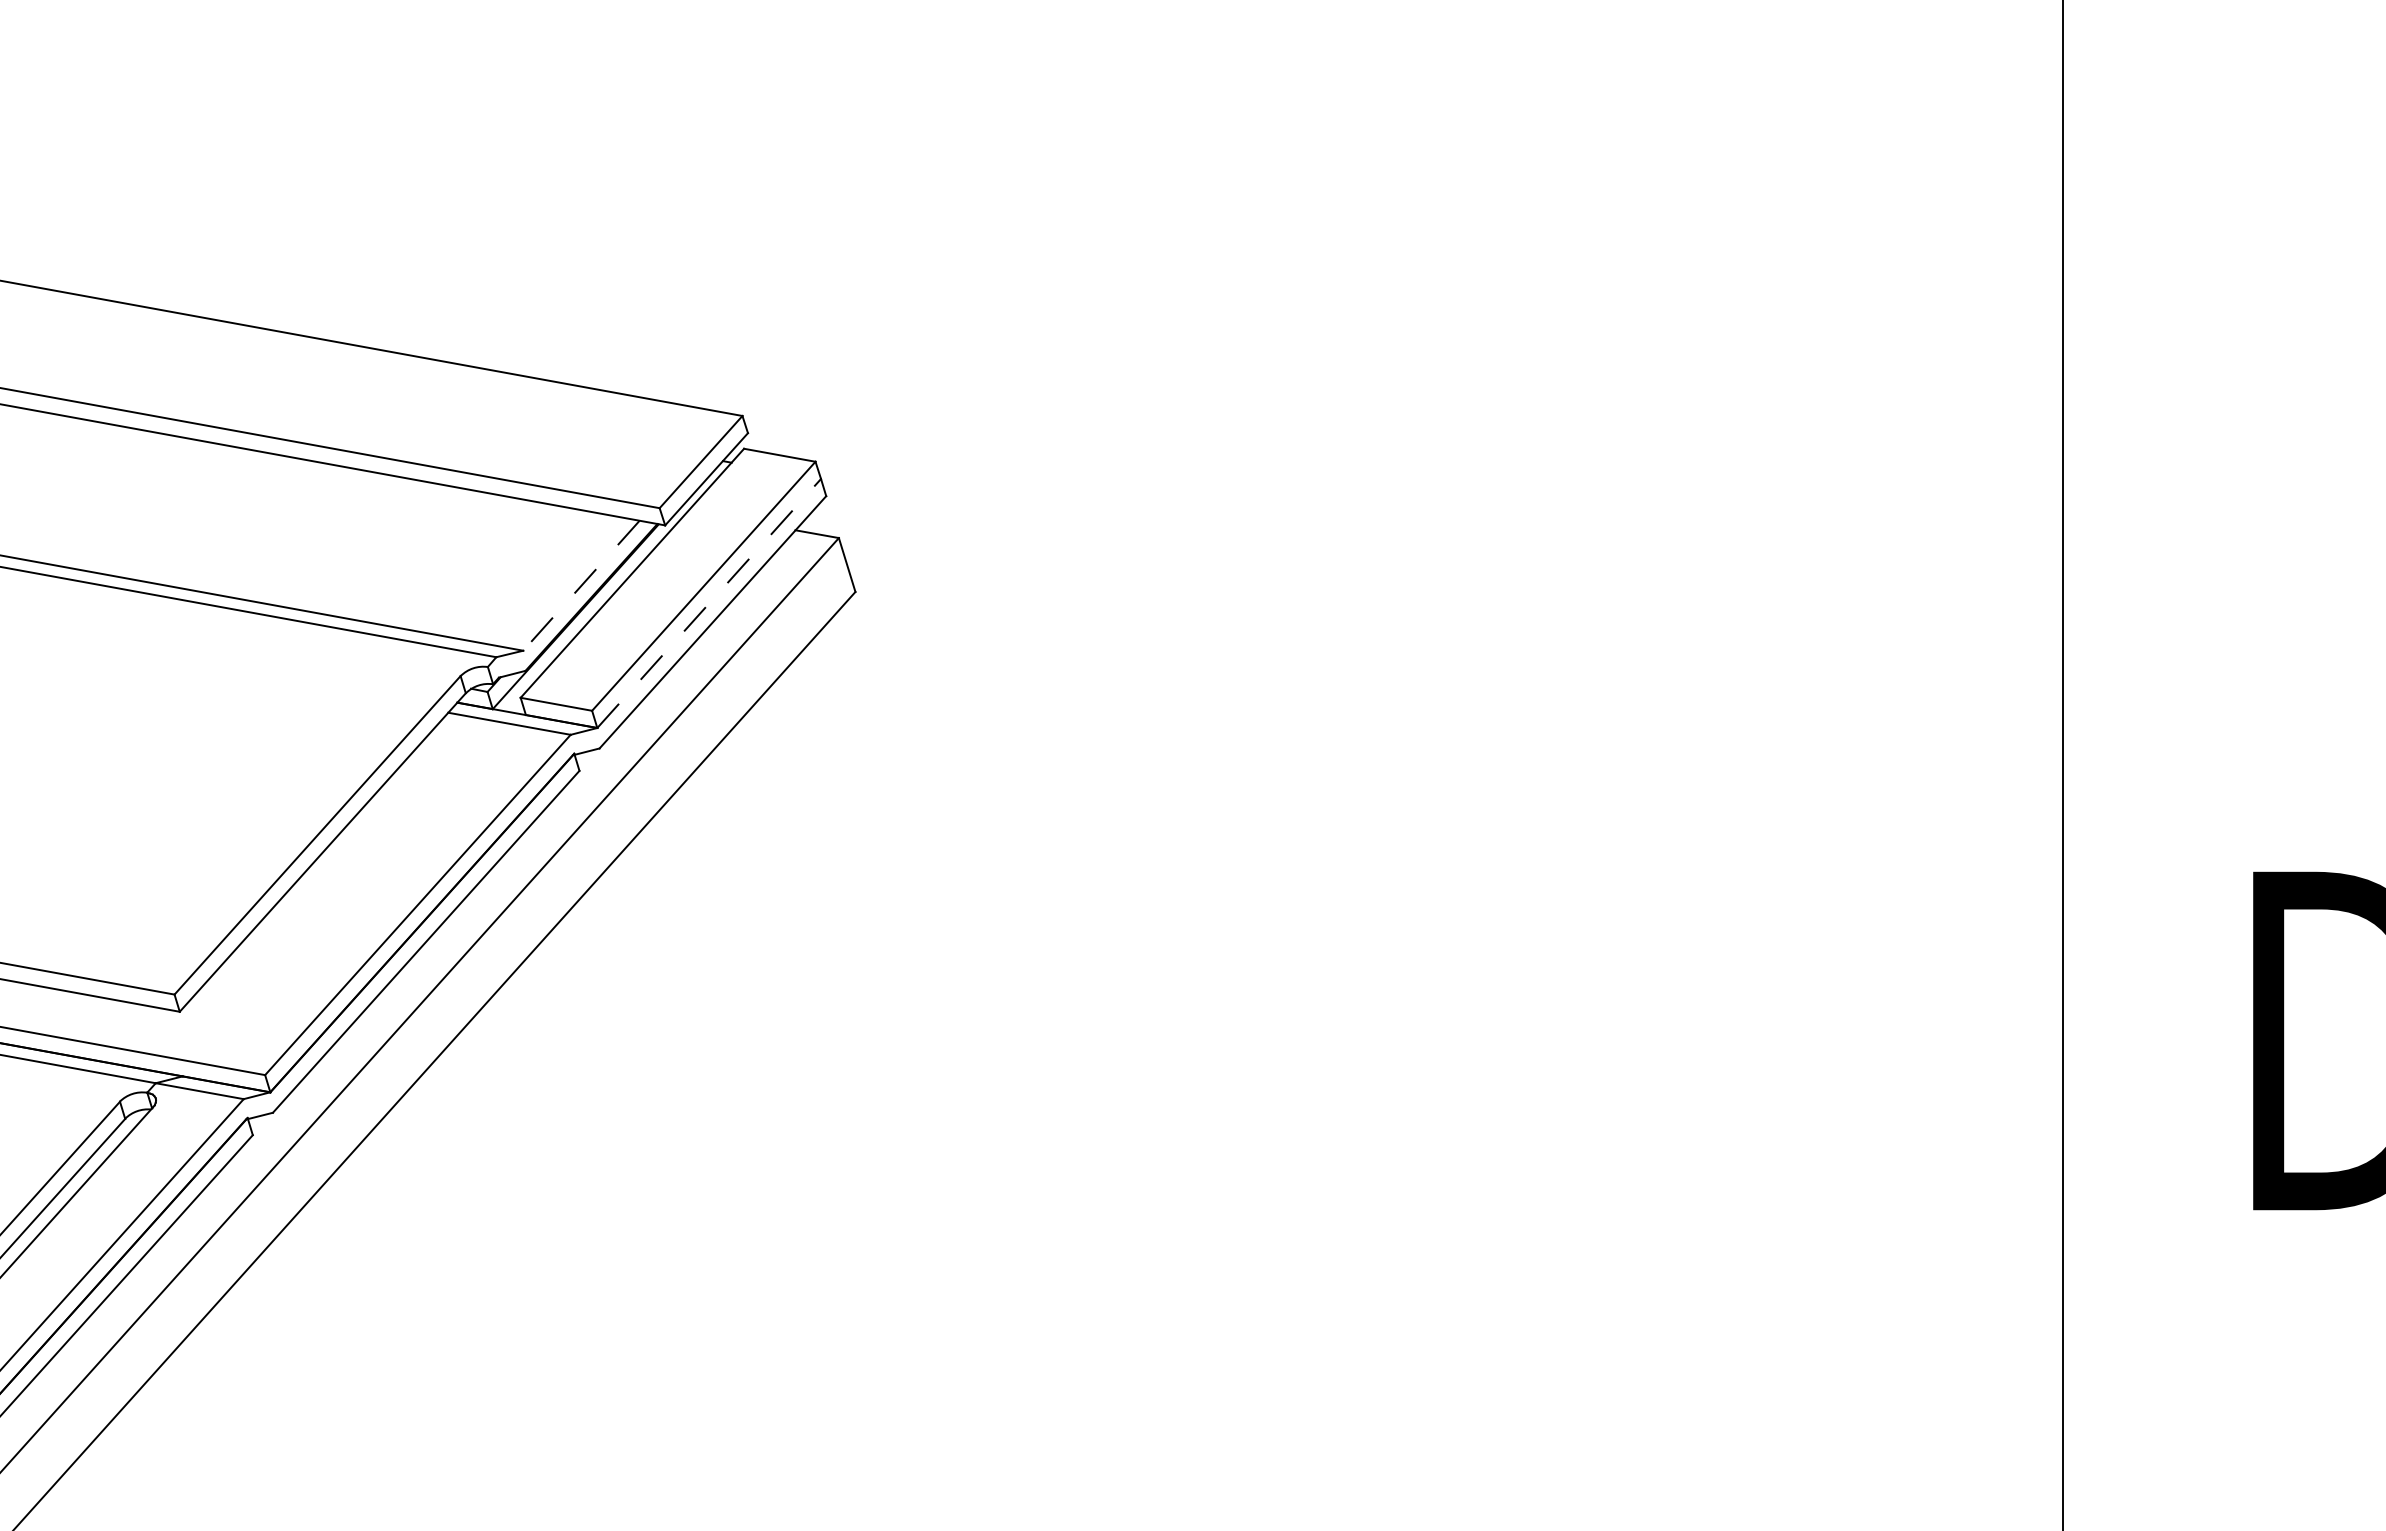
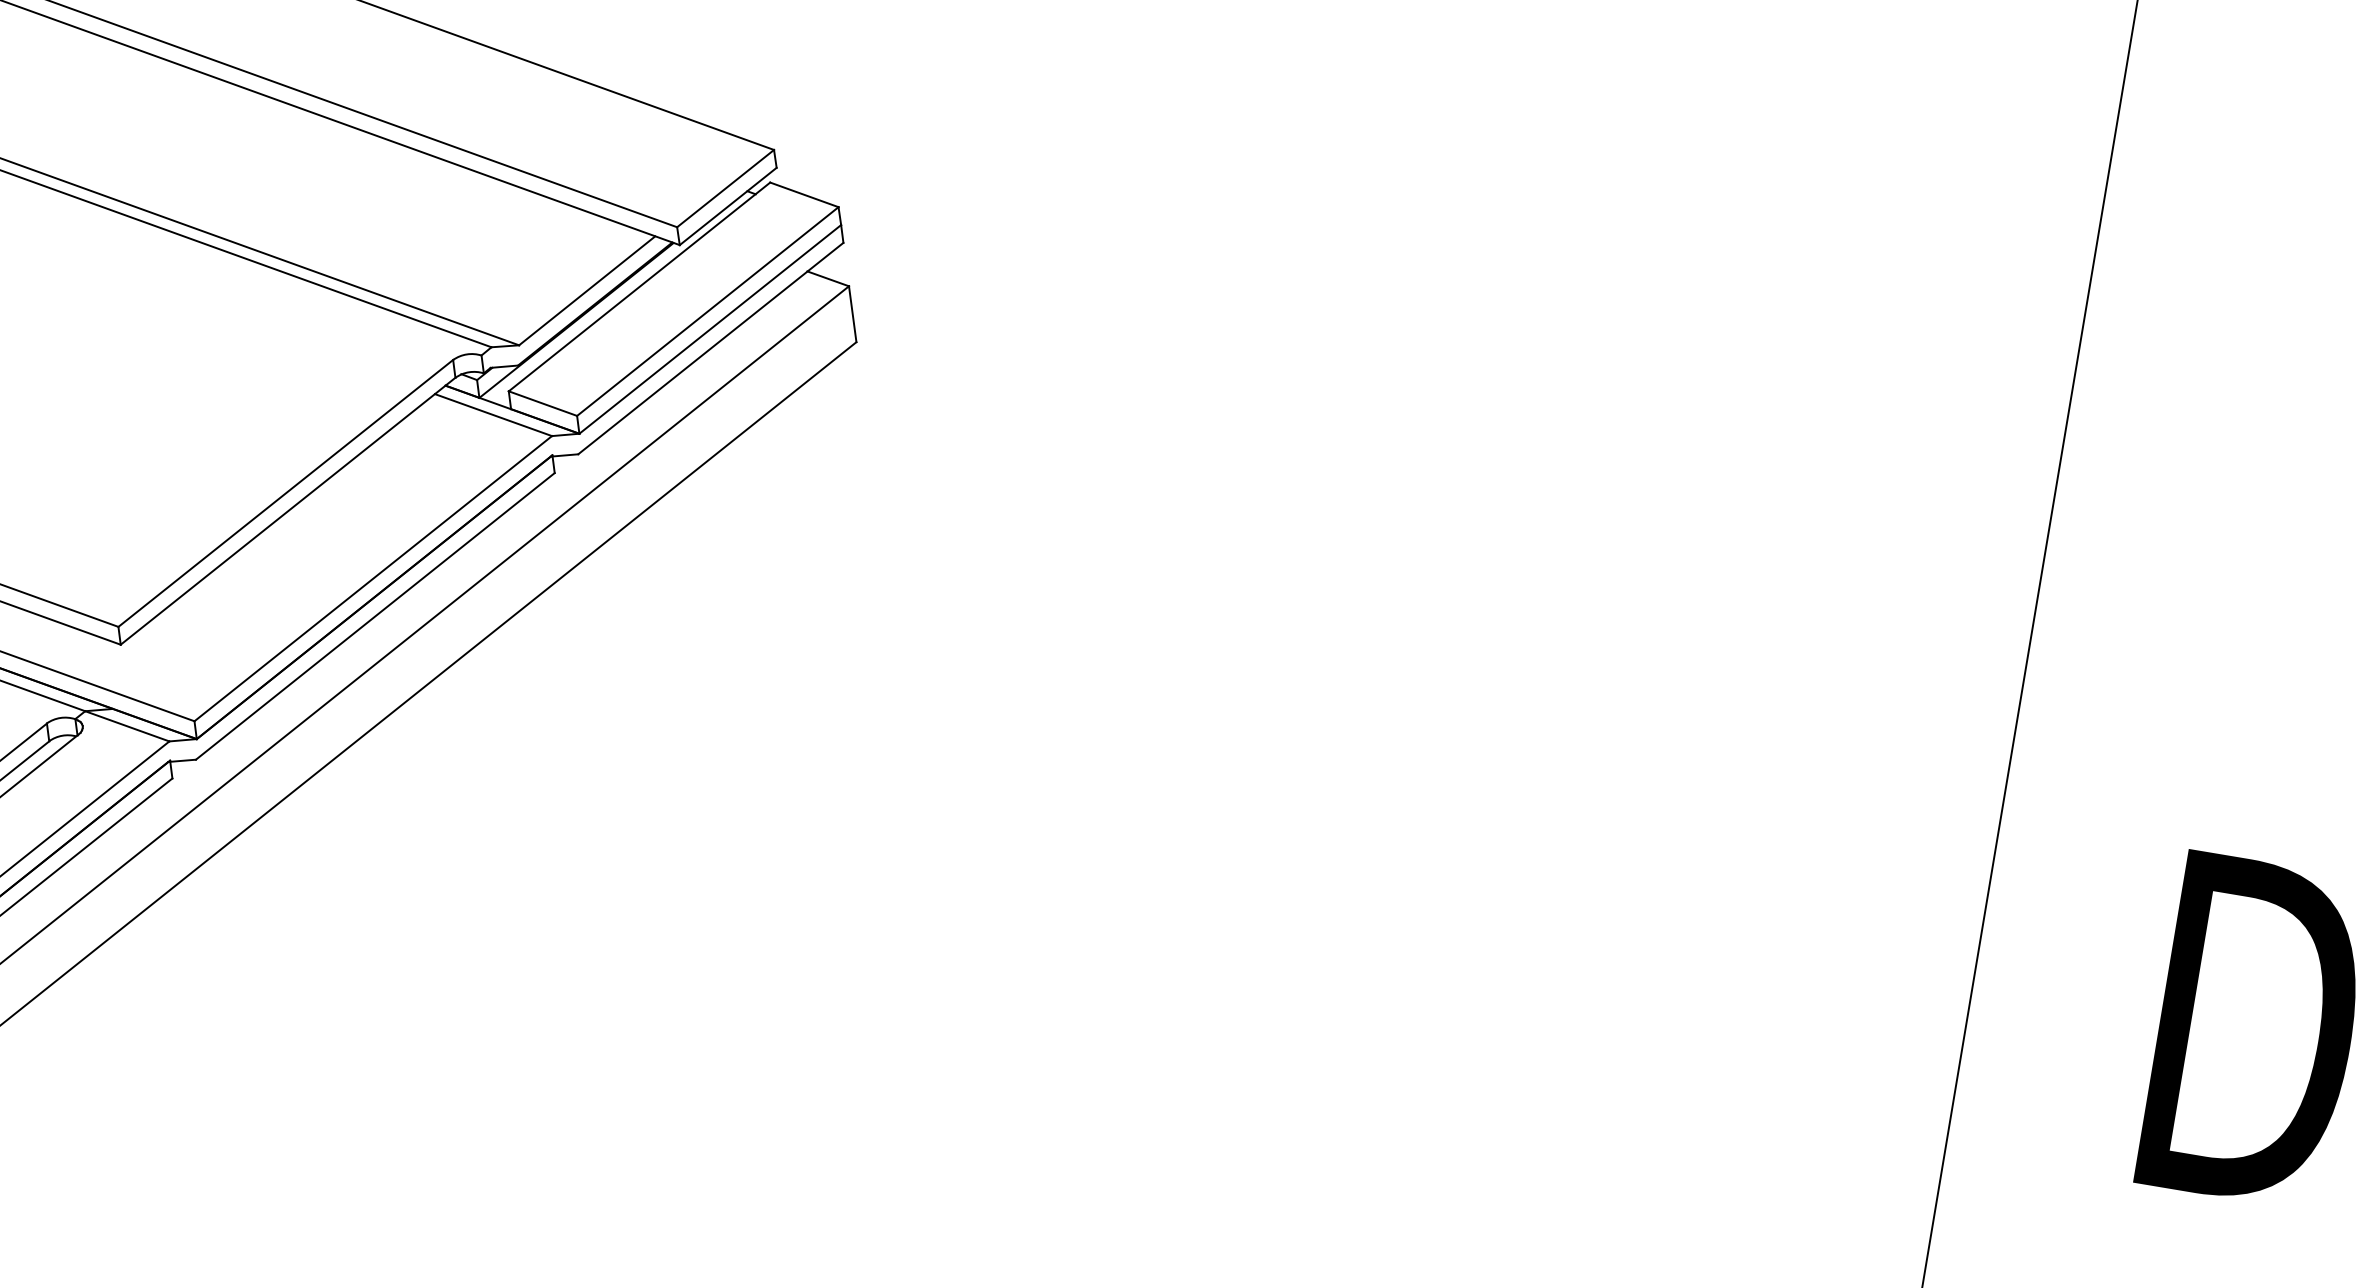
line: (581, 586) -> (587, 291), dashed -> solid
line: (709, 603) -> (710, 329), dashed -> solid

